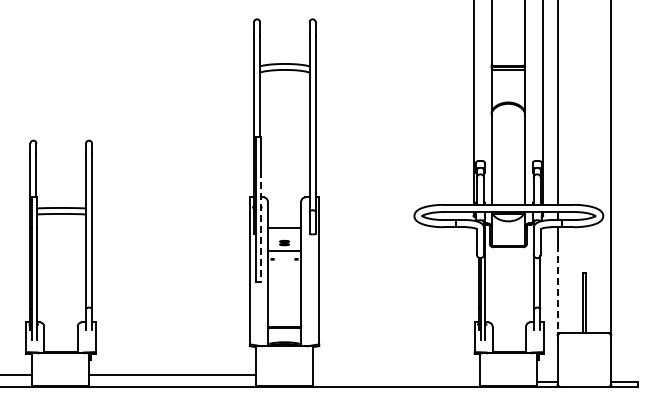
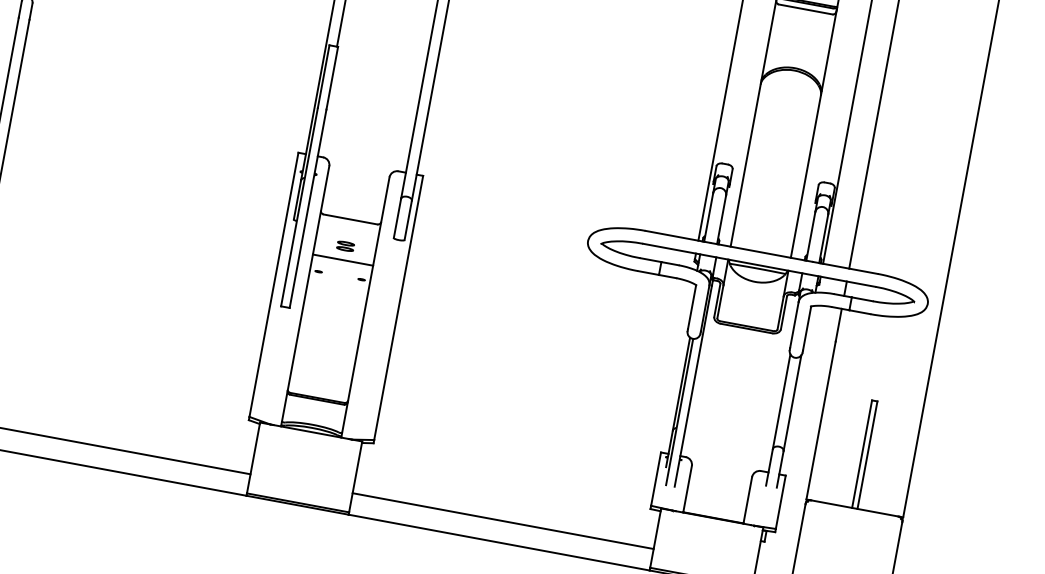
line: (260, 227) -> (307, 210), dashed -> solid
line: (557, 289) -> (820, 420), dashed -> solid
line: (396, 375) -> (502, 521), added

